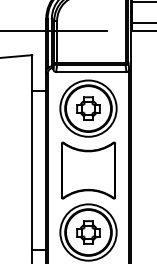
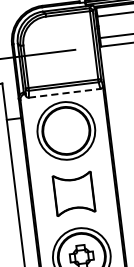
line: (91, 72) -> (64, 93), solid -> dashed
part: (88, 108) -> (66, 130), removed
part: (88, 170) -> (74, 193), size x0.7

